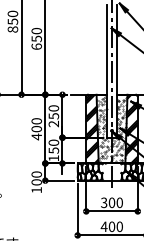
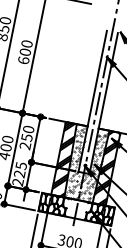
text: (36, 38) -> (25, 51), 650 -> 600
text: (53, 150) -> (19, 173), 150 -> 225

